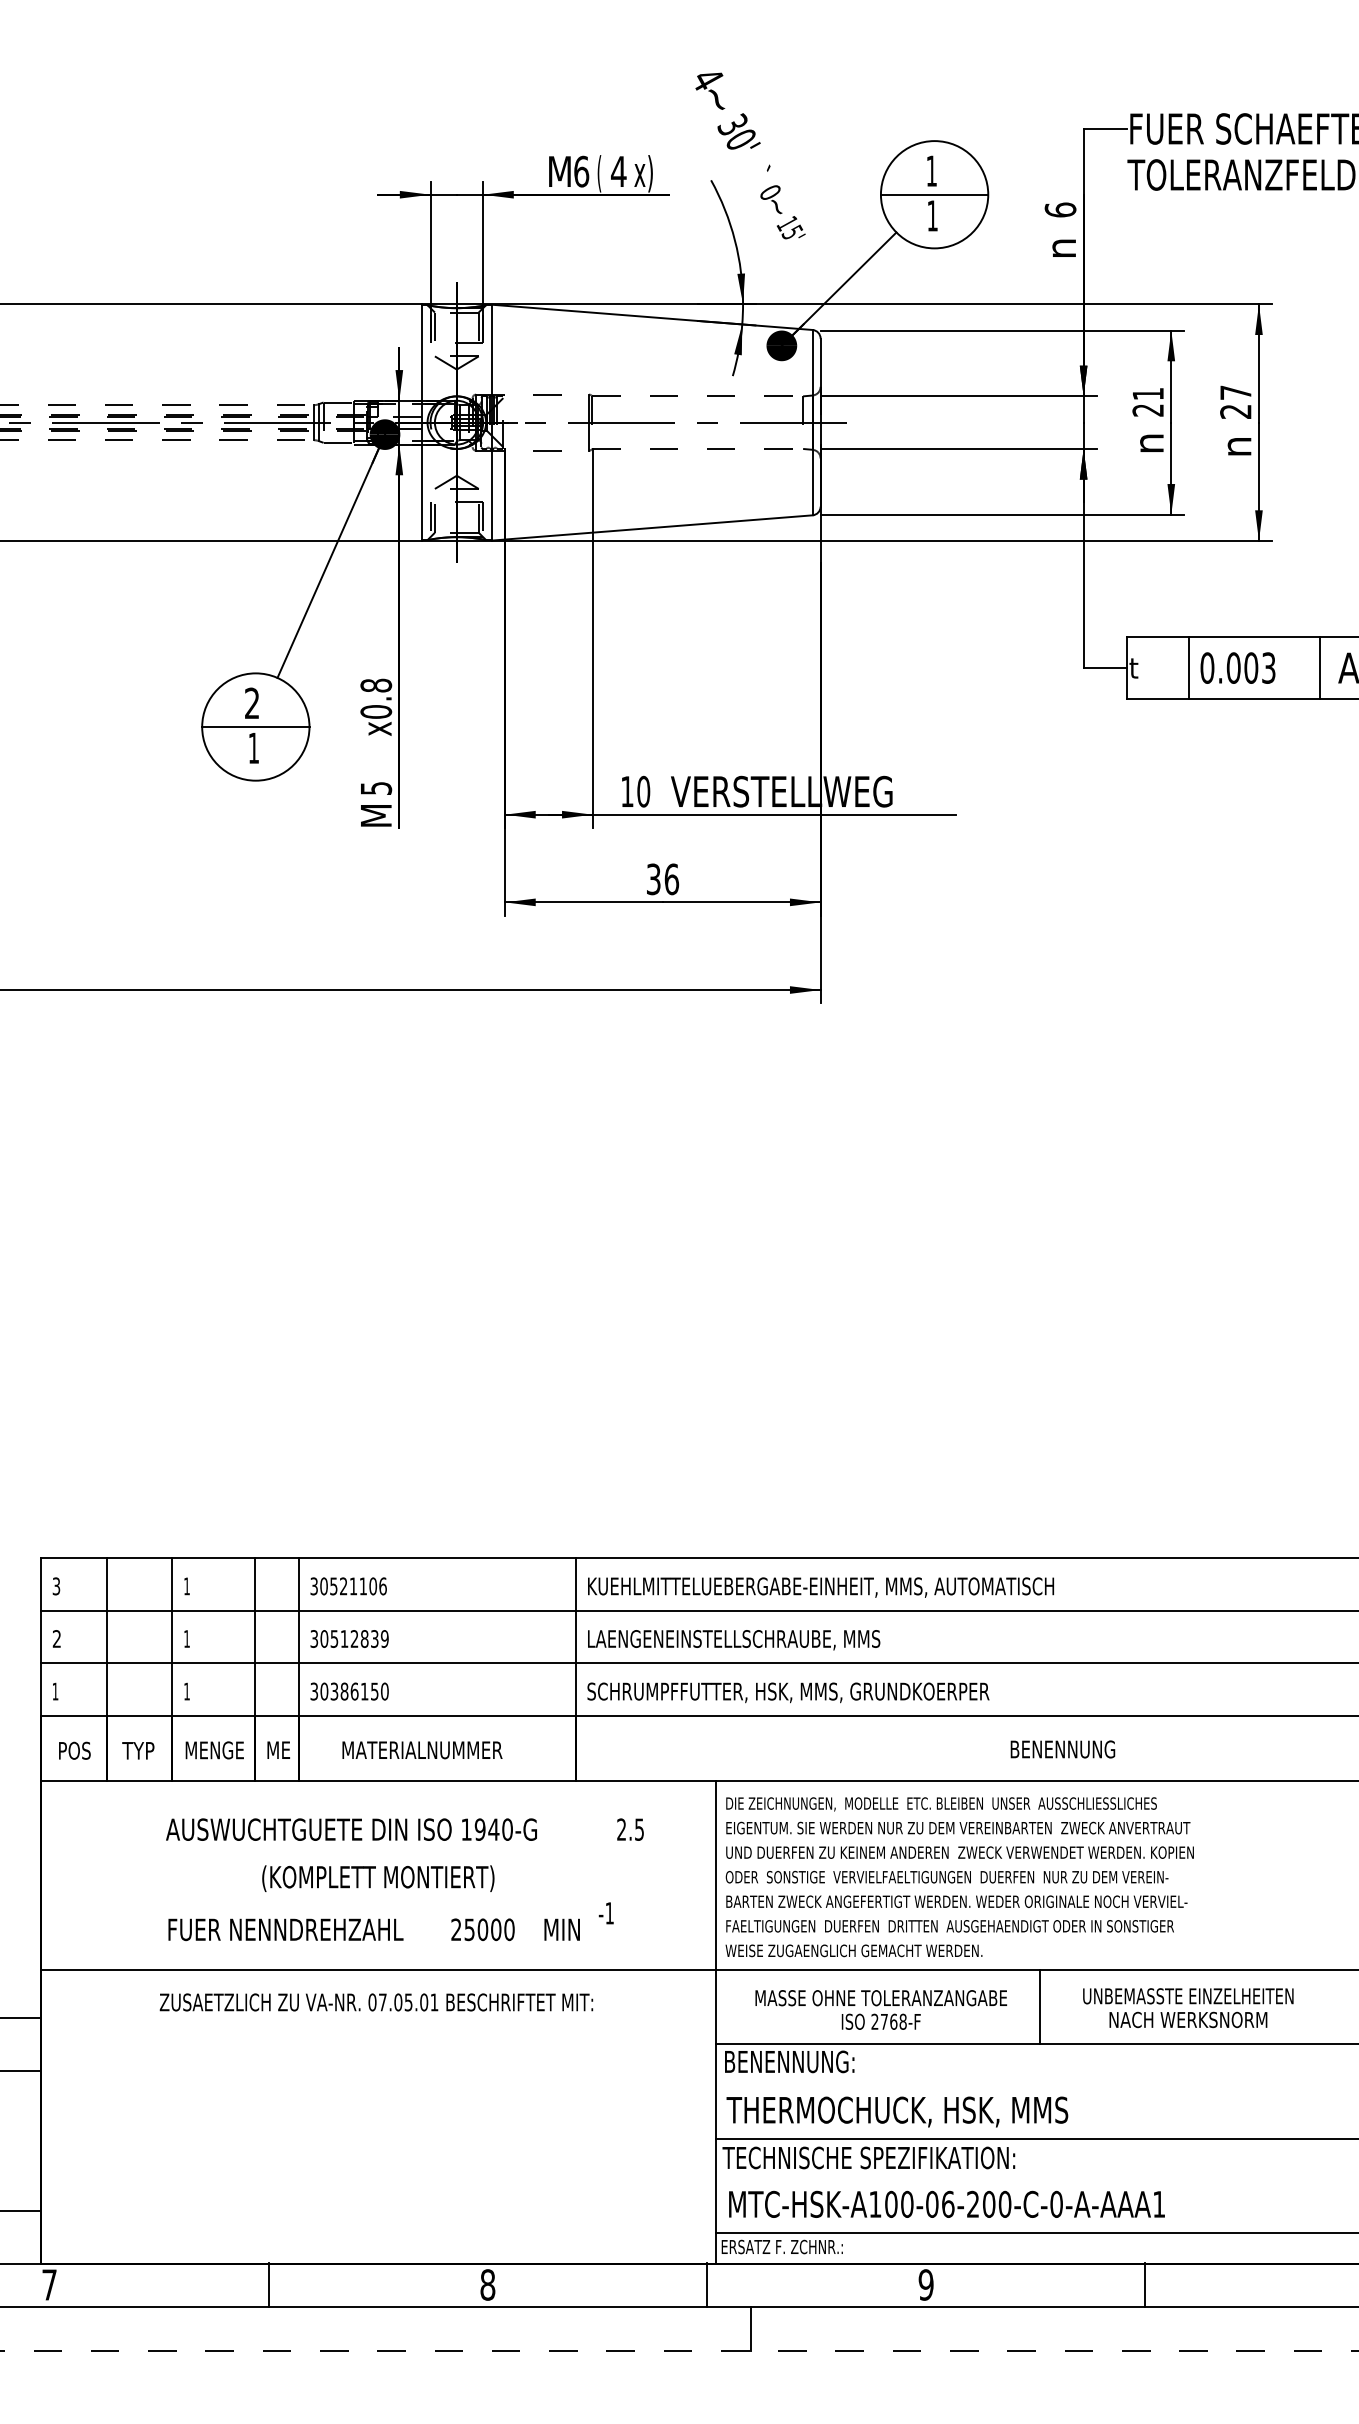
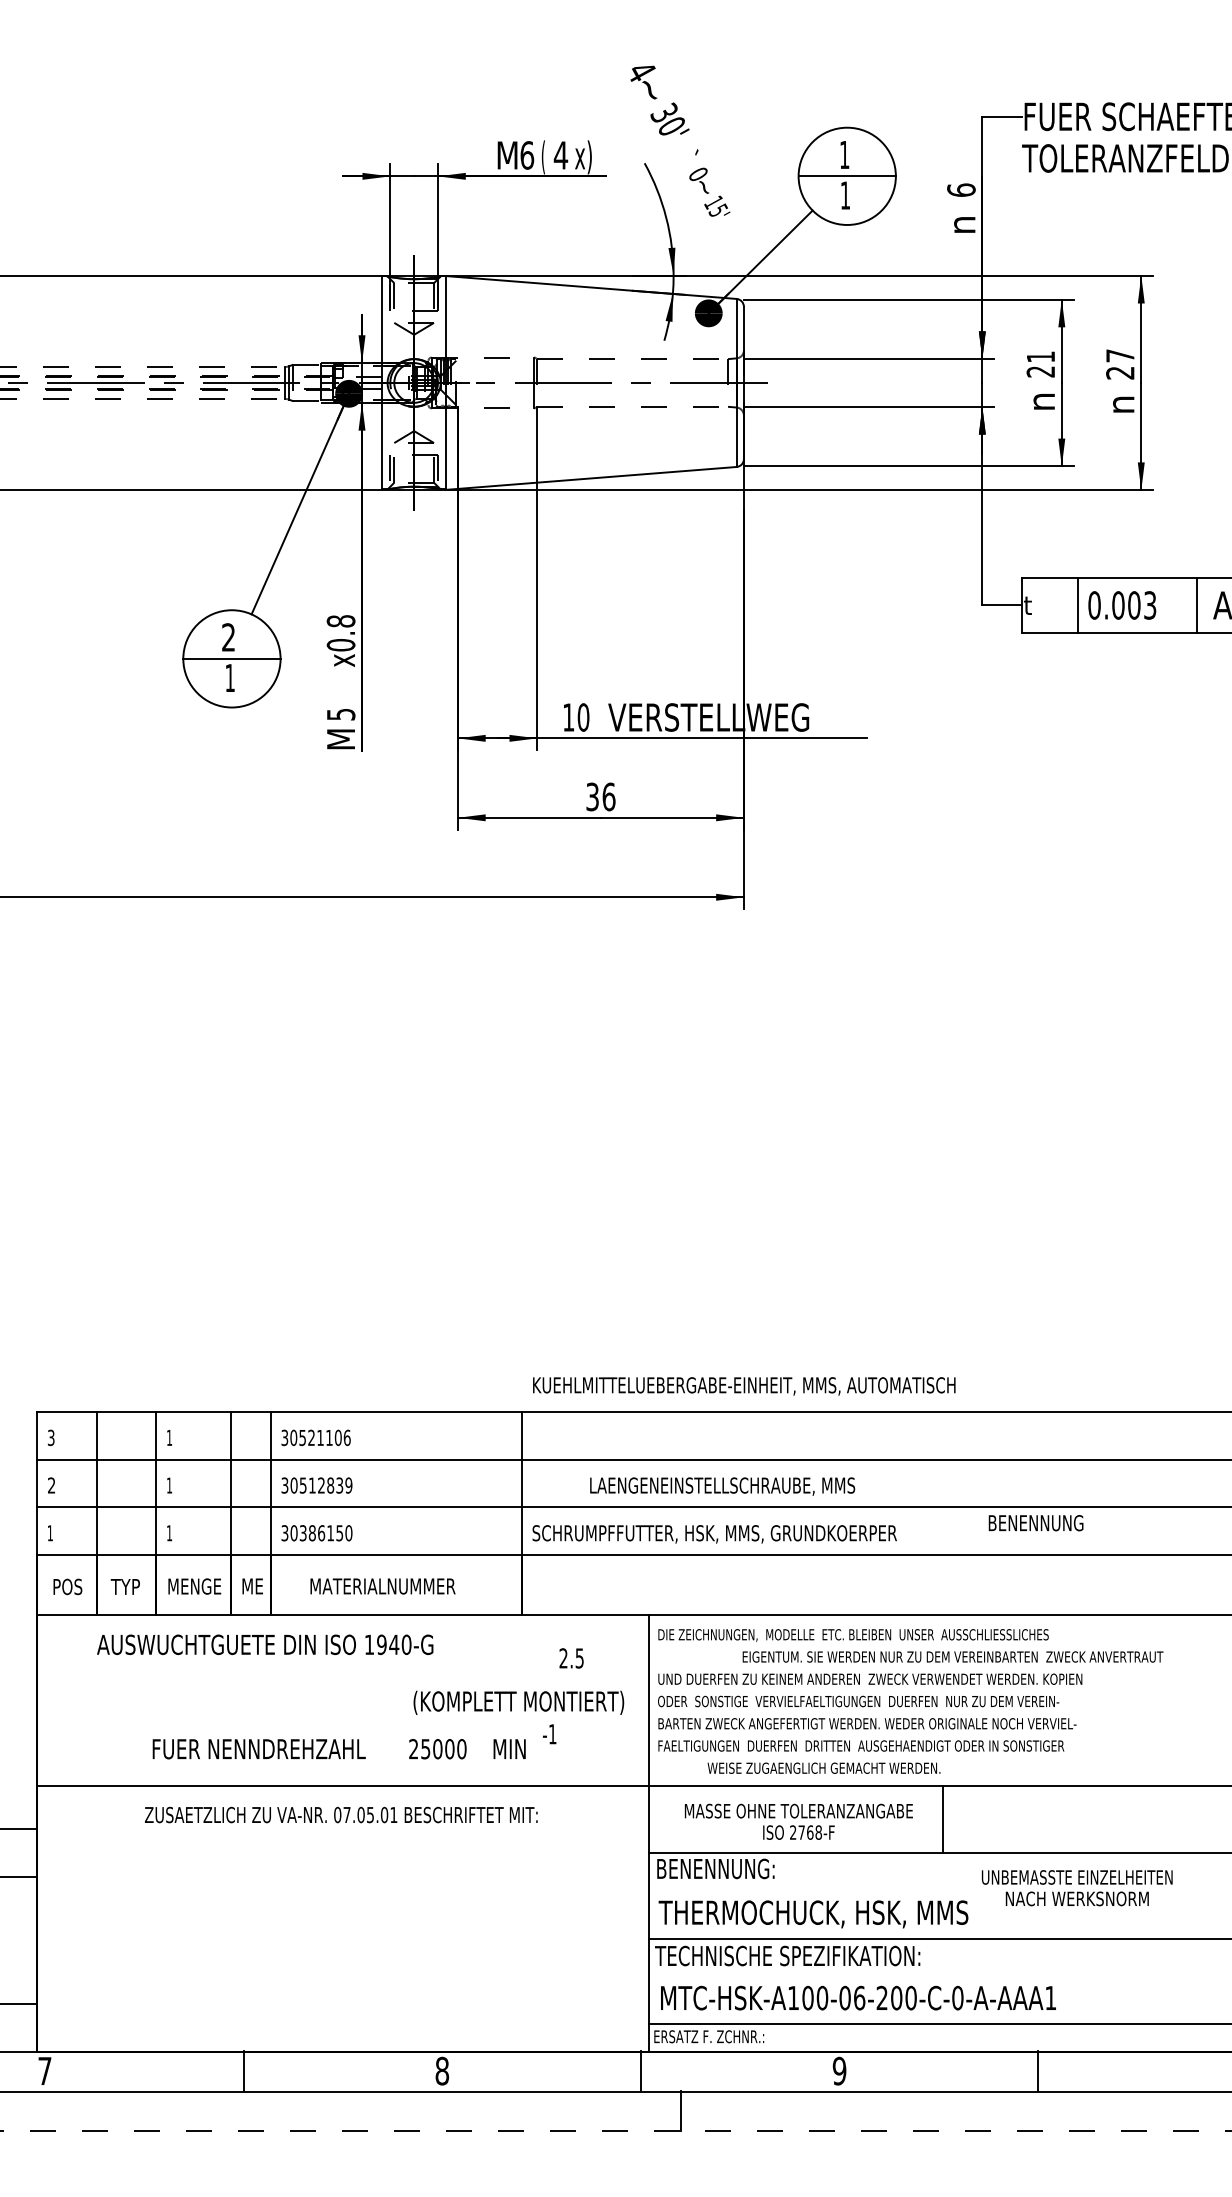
text: (820, 1587) -> (743, 1386), moved
text: (734, 1640) -> (722, 1486), moved
text: (1062, 1749) -> (1035, 1523), moved
text: (958, 1827) -> (953, 1656), moved
text: (351, 1829) -> (265, 1644), moved
text: (378, 1878) -> (519, 1702), moved
text: (853, 1950) -> (823, 1767), moved
text: (1188, 2008) -> (1077, 1888), moved

